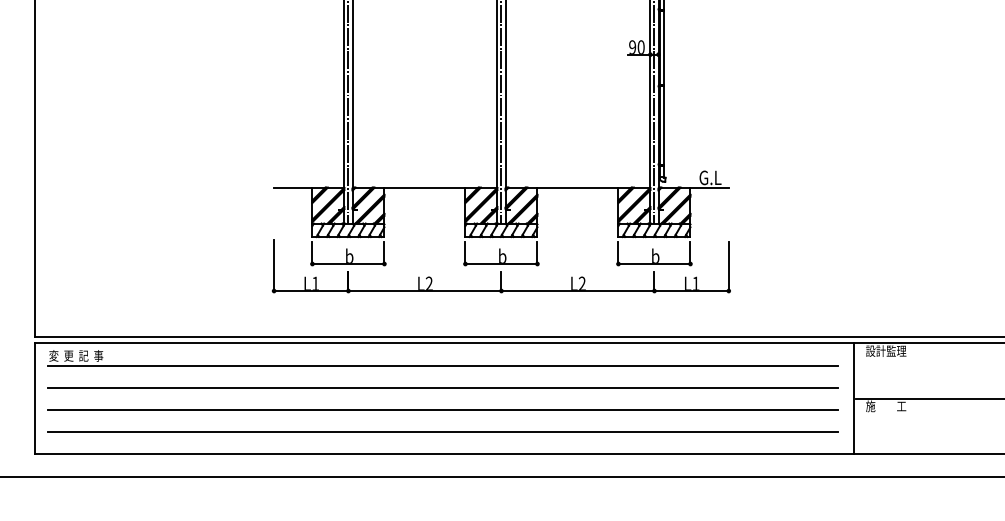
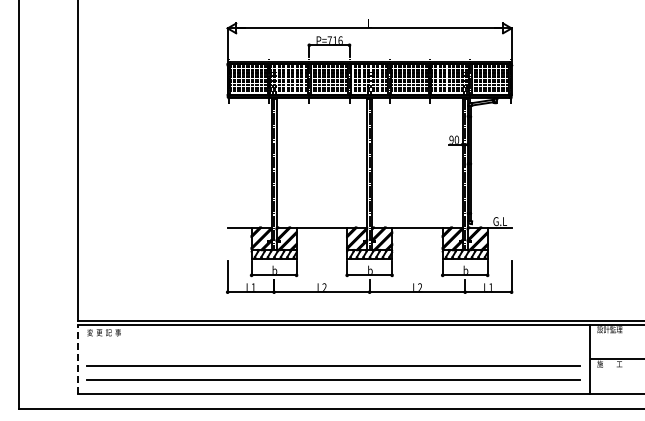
line: (441, 365) -> (332, 338), removed
line: (441, 387) -> (332, 352), removed
line: (35, 397) -> (78, 358), solid -> dashed

